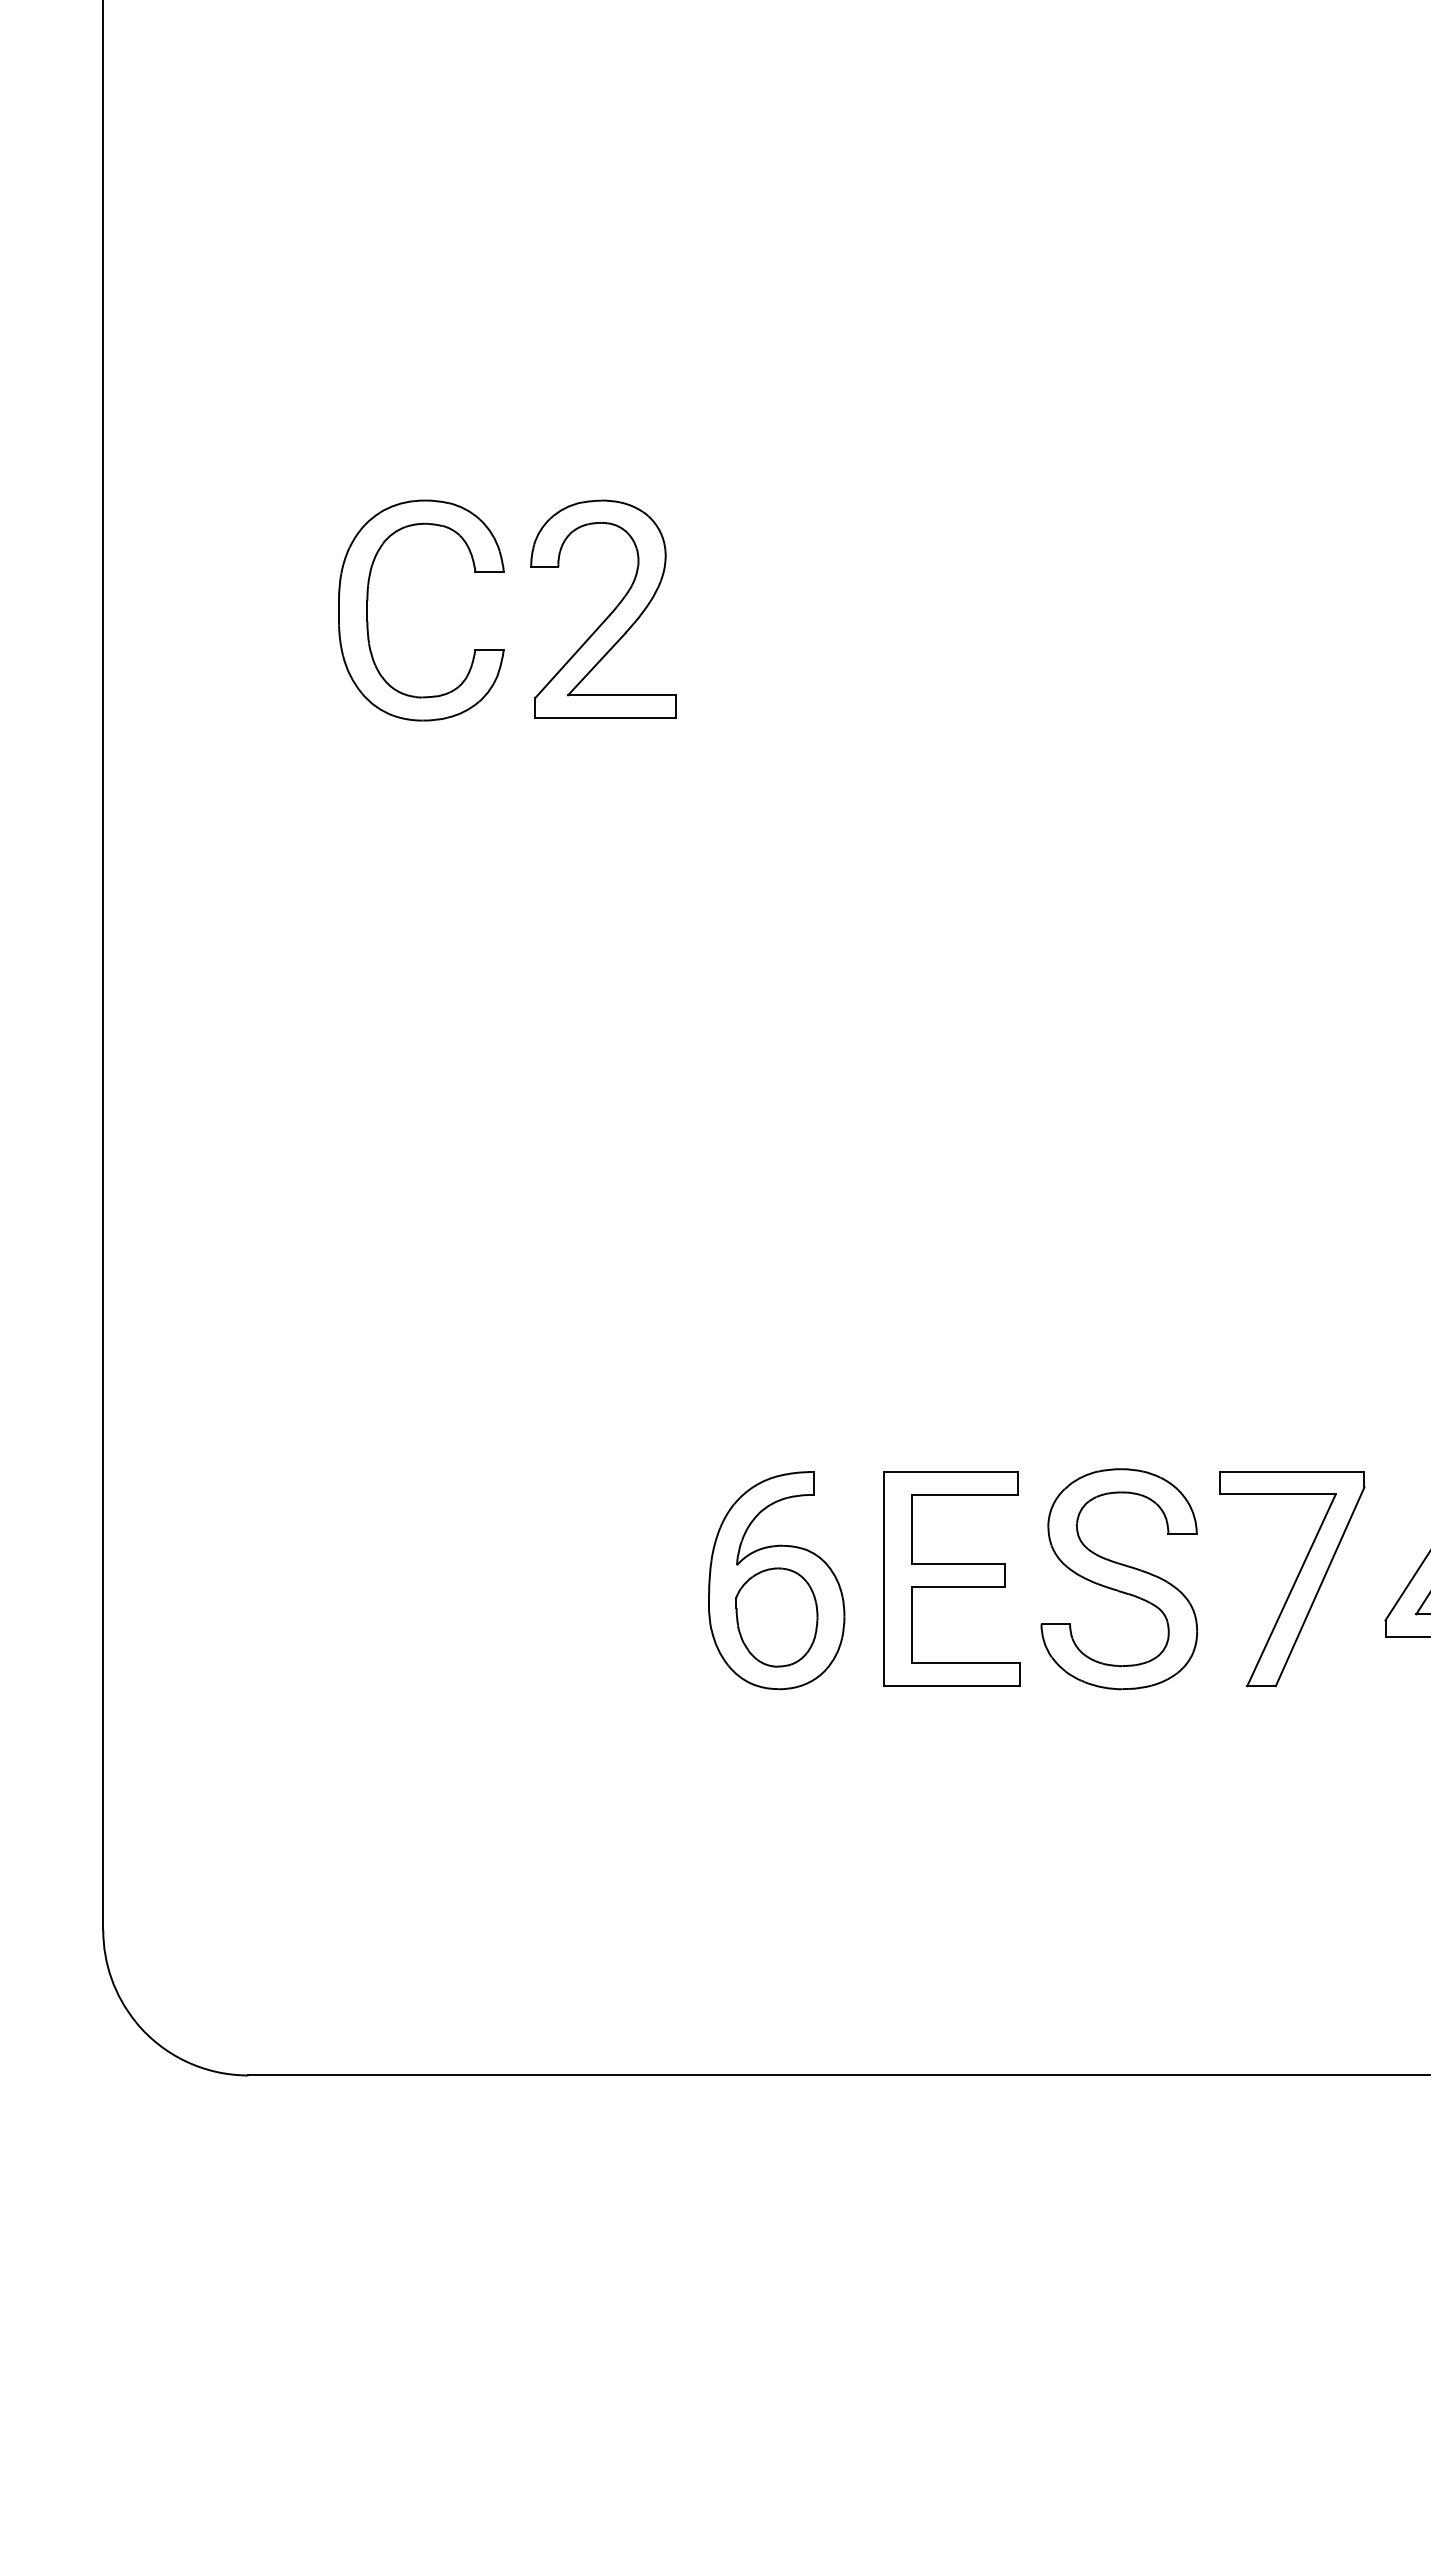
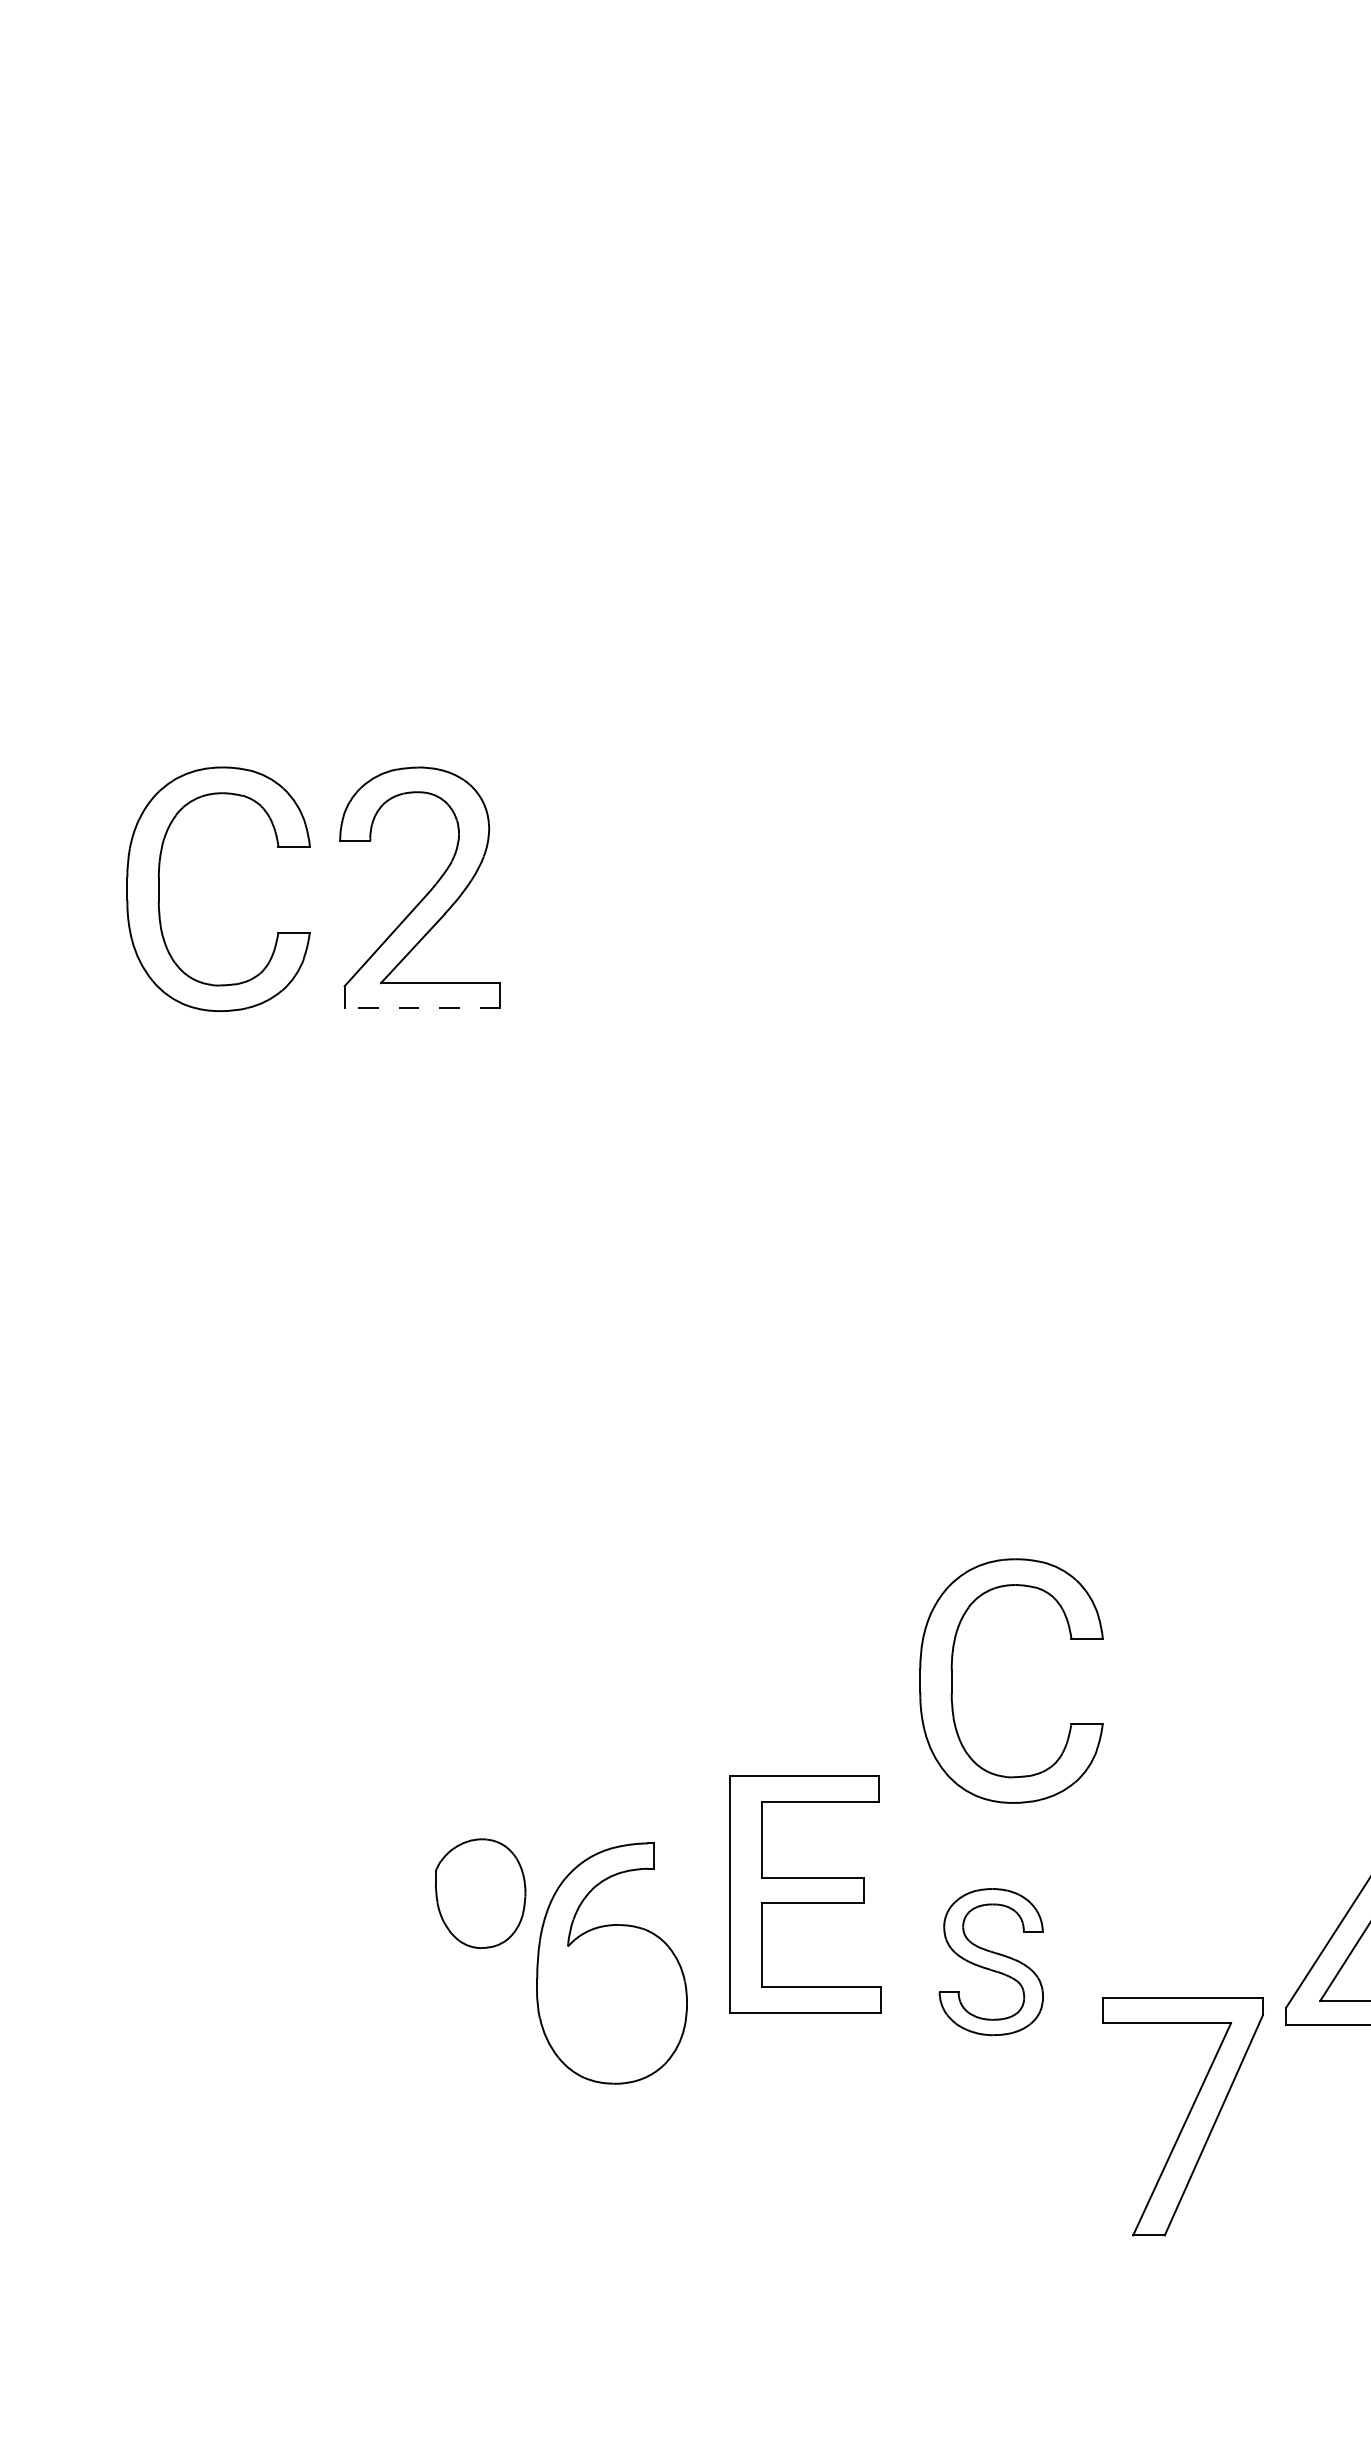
line: (604, 717) -> (421, 1007), solid -> dashed
part: (1084, 1315) -> (952, 1669), added
part: (951, 1578) -> (805, 1893), moved
part: (1118, 1579) -> (990, 1962), size x0.6
part: (1292, 1579) -> (1183, 2117), moved
part: (776, 1617) -> (480, 1893), moved

